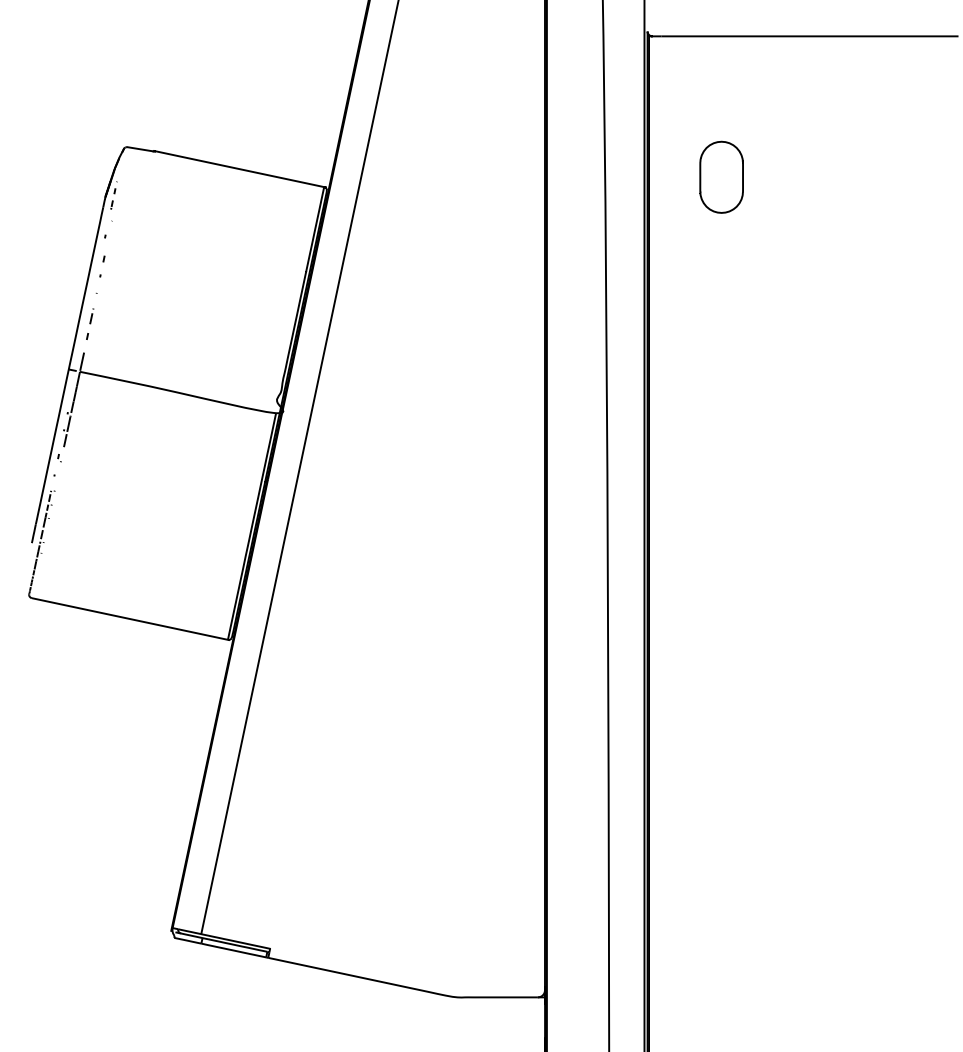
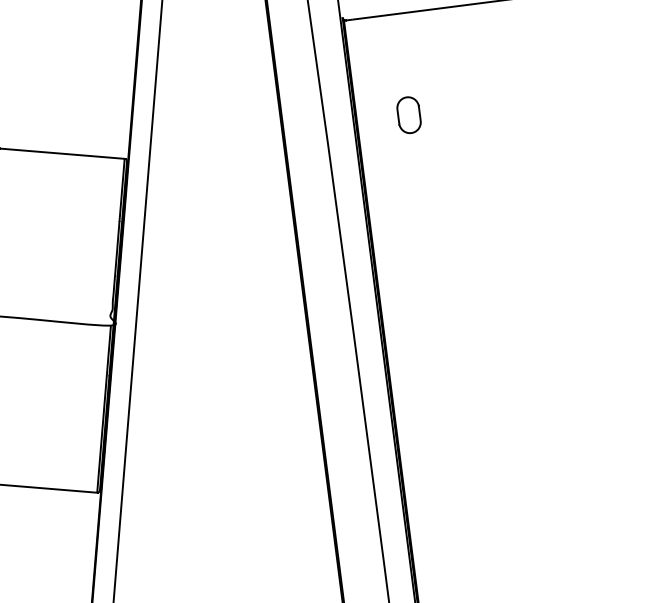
part: (721, 176) -> (408, 114), size x0.7

